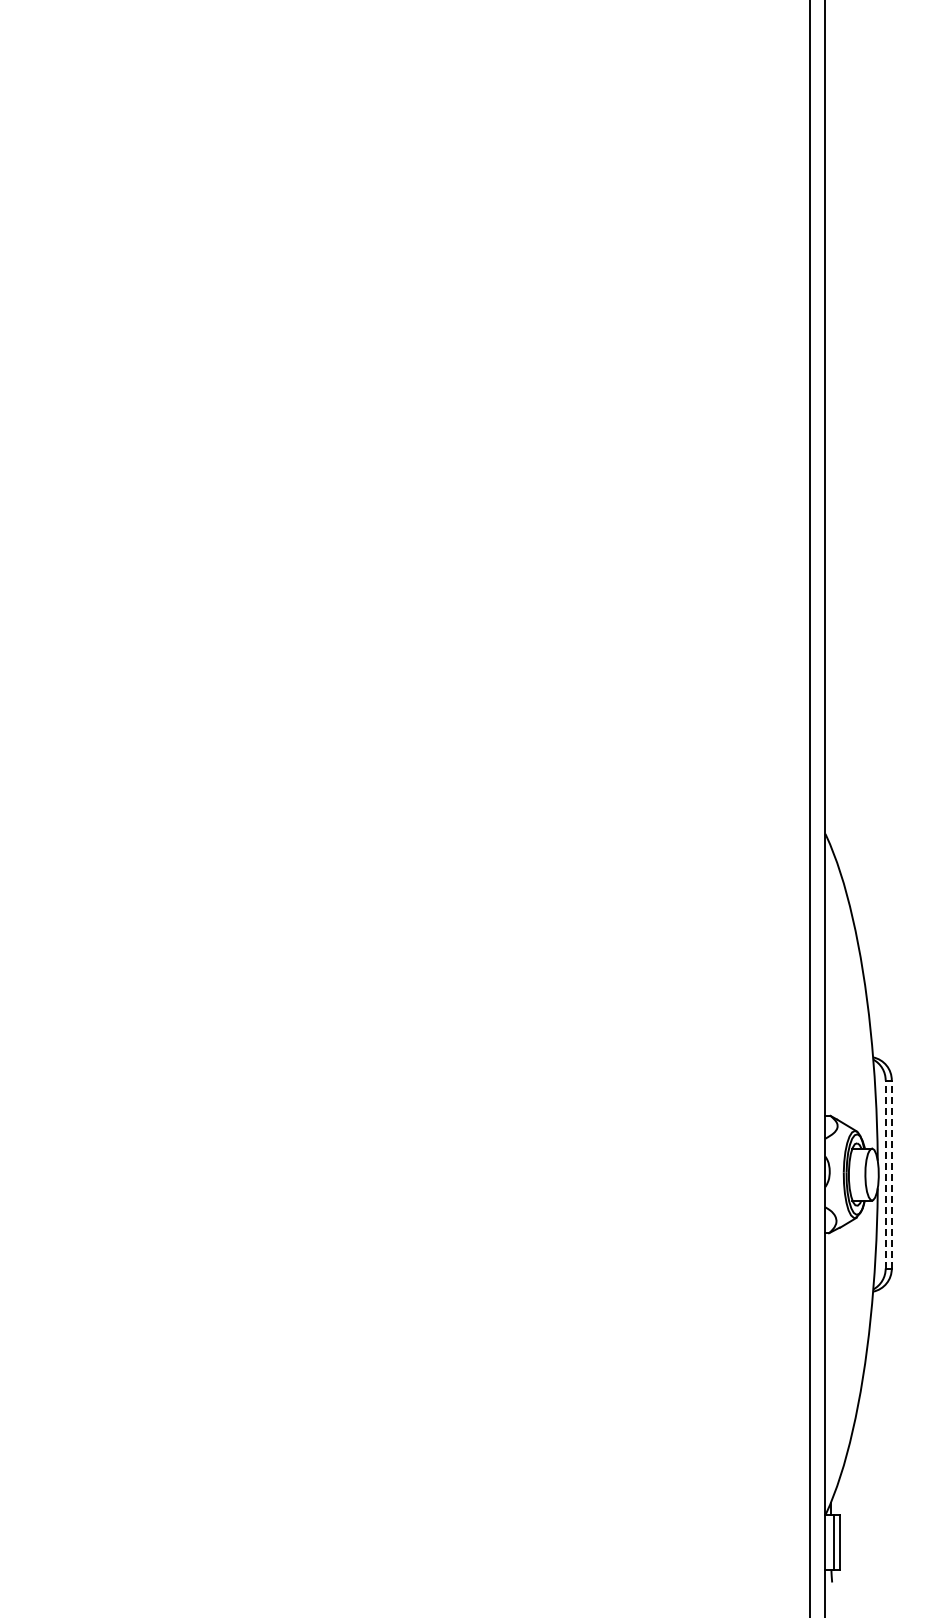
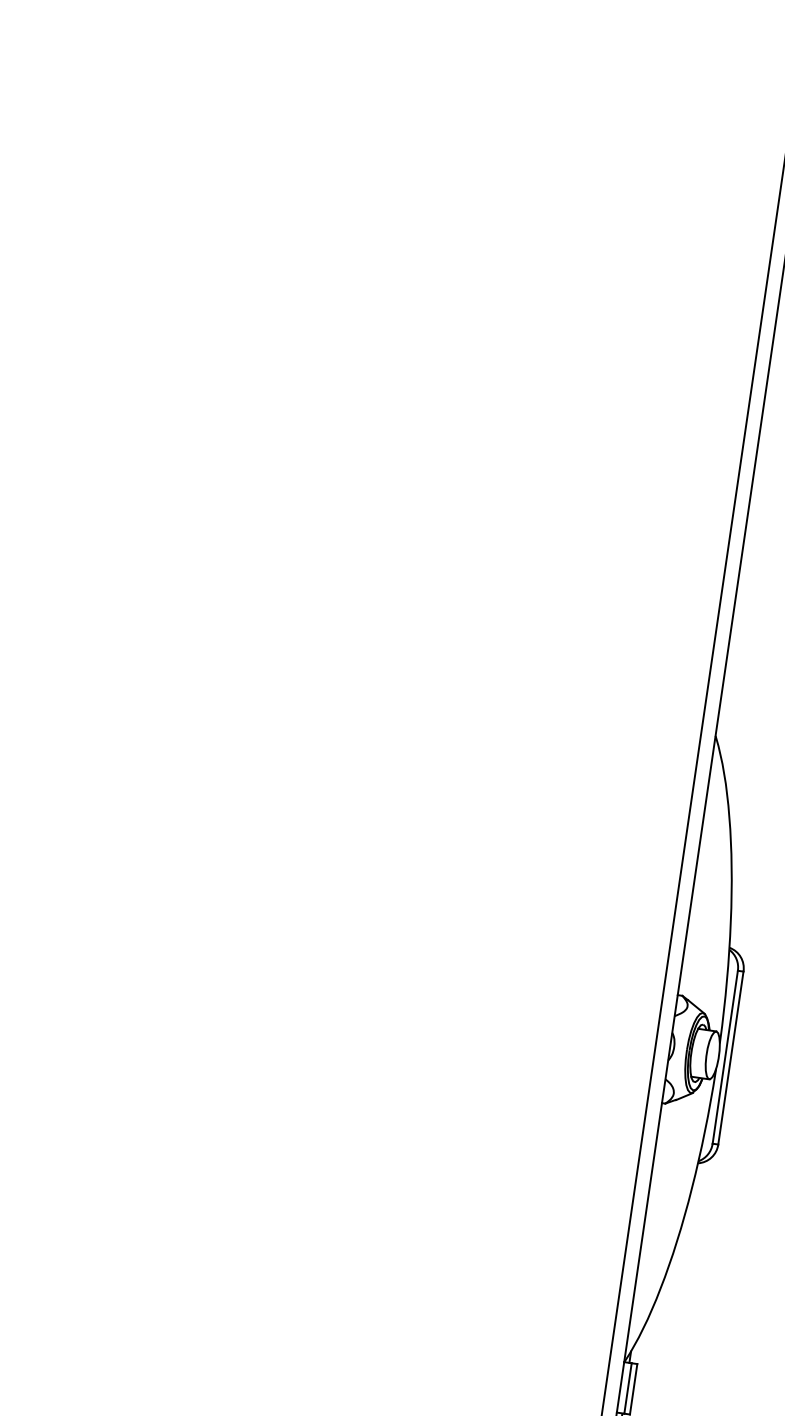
line: (885, 1174) -> (725, 1057), dashed -> solid
line: (891, 1174) -> (730, 1057), dashed -> solid

